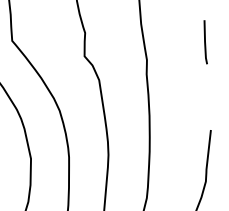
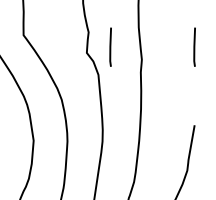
line: (110, 47) -> (110, 46), added

